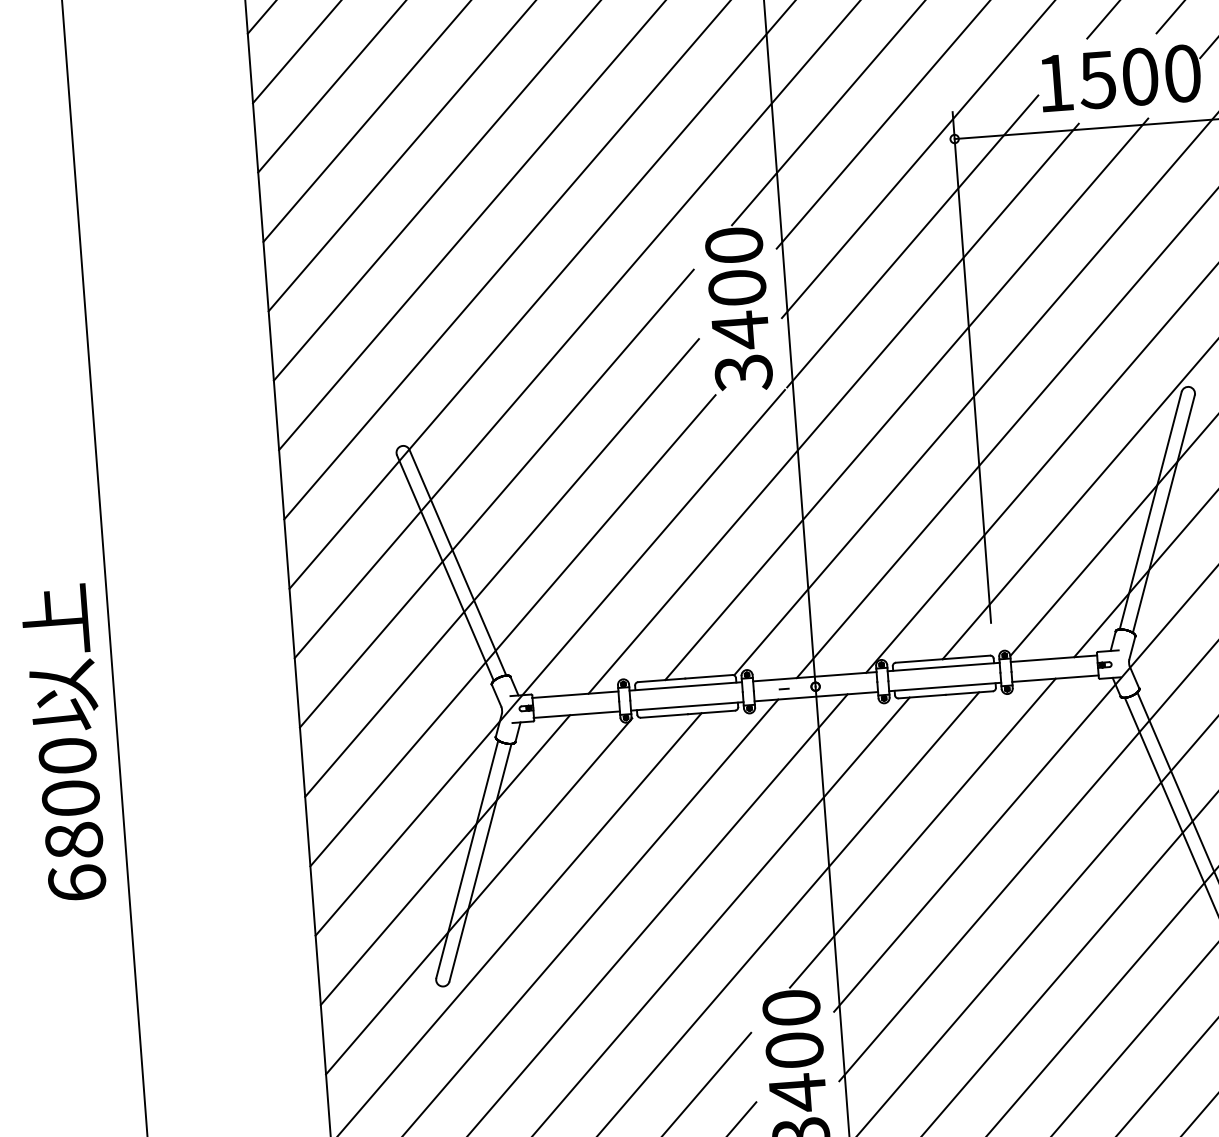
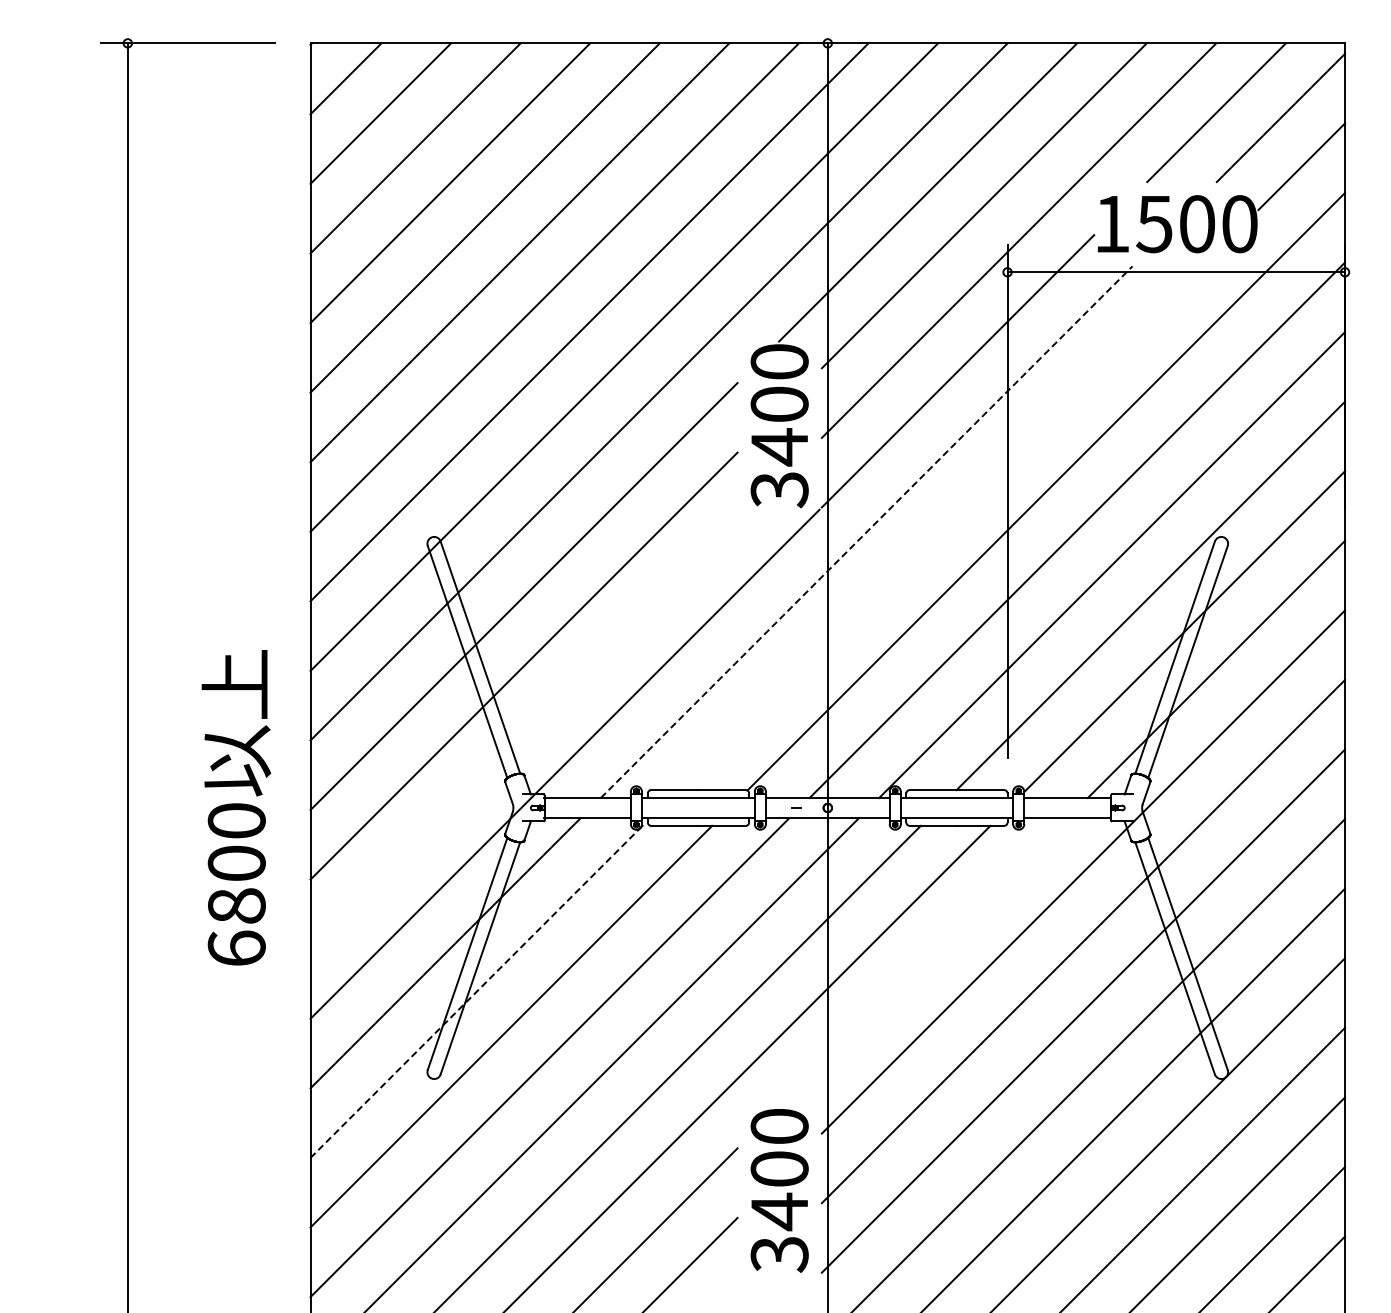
line: (907, 399) -> (940, 528), removed
line: (833, 409) -> (866, 532), solid -> dashed
line: (512, 630) -> (529, 729), removed
text: (66, 742) -> (236, 807), moved
line: (922, 833) -> (923, 962), removed
line: (478, 898) -> (475, 993), solid -> dashed

